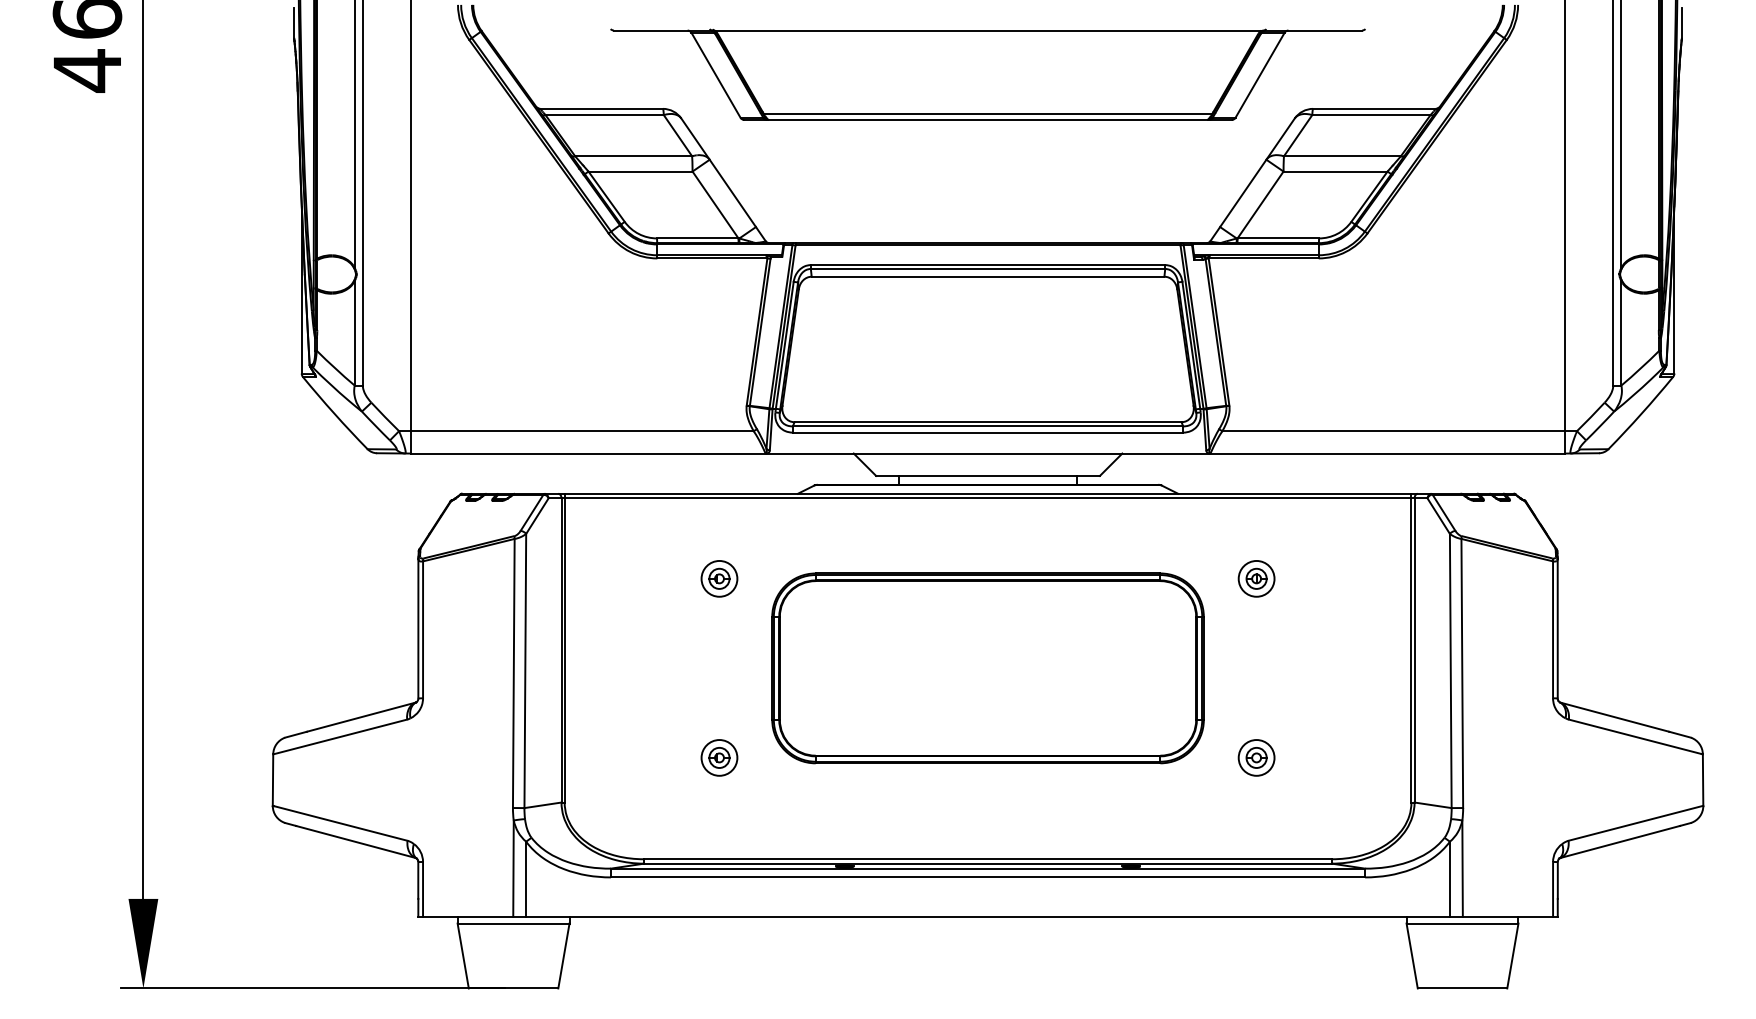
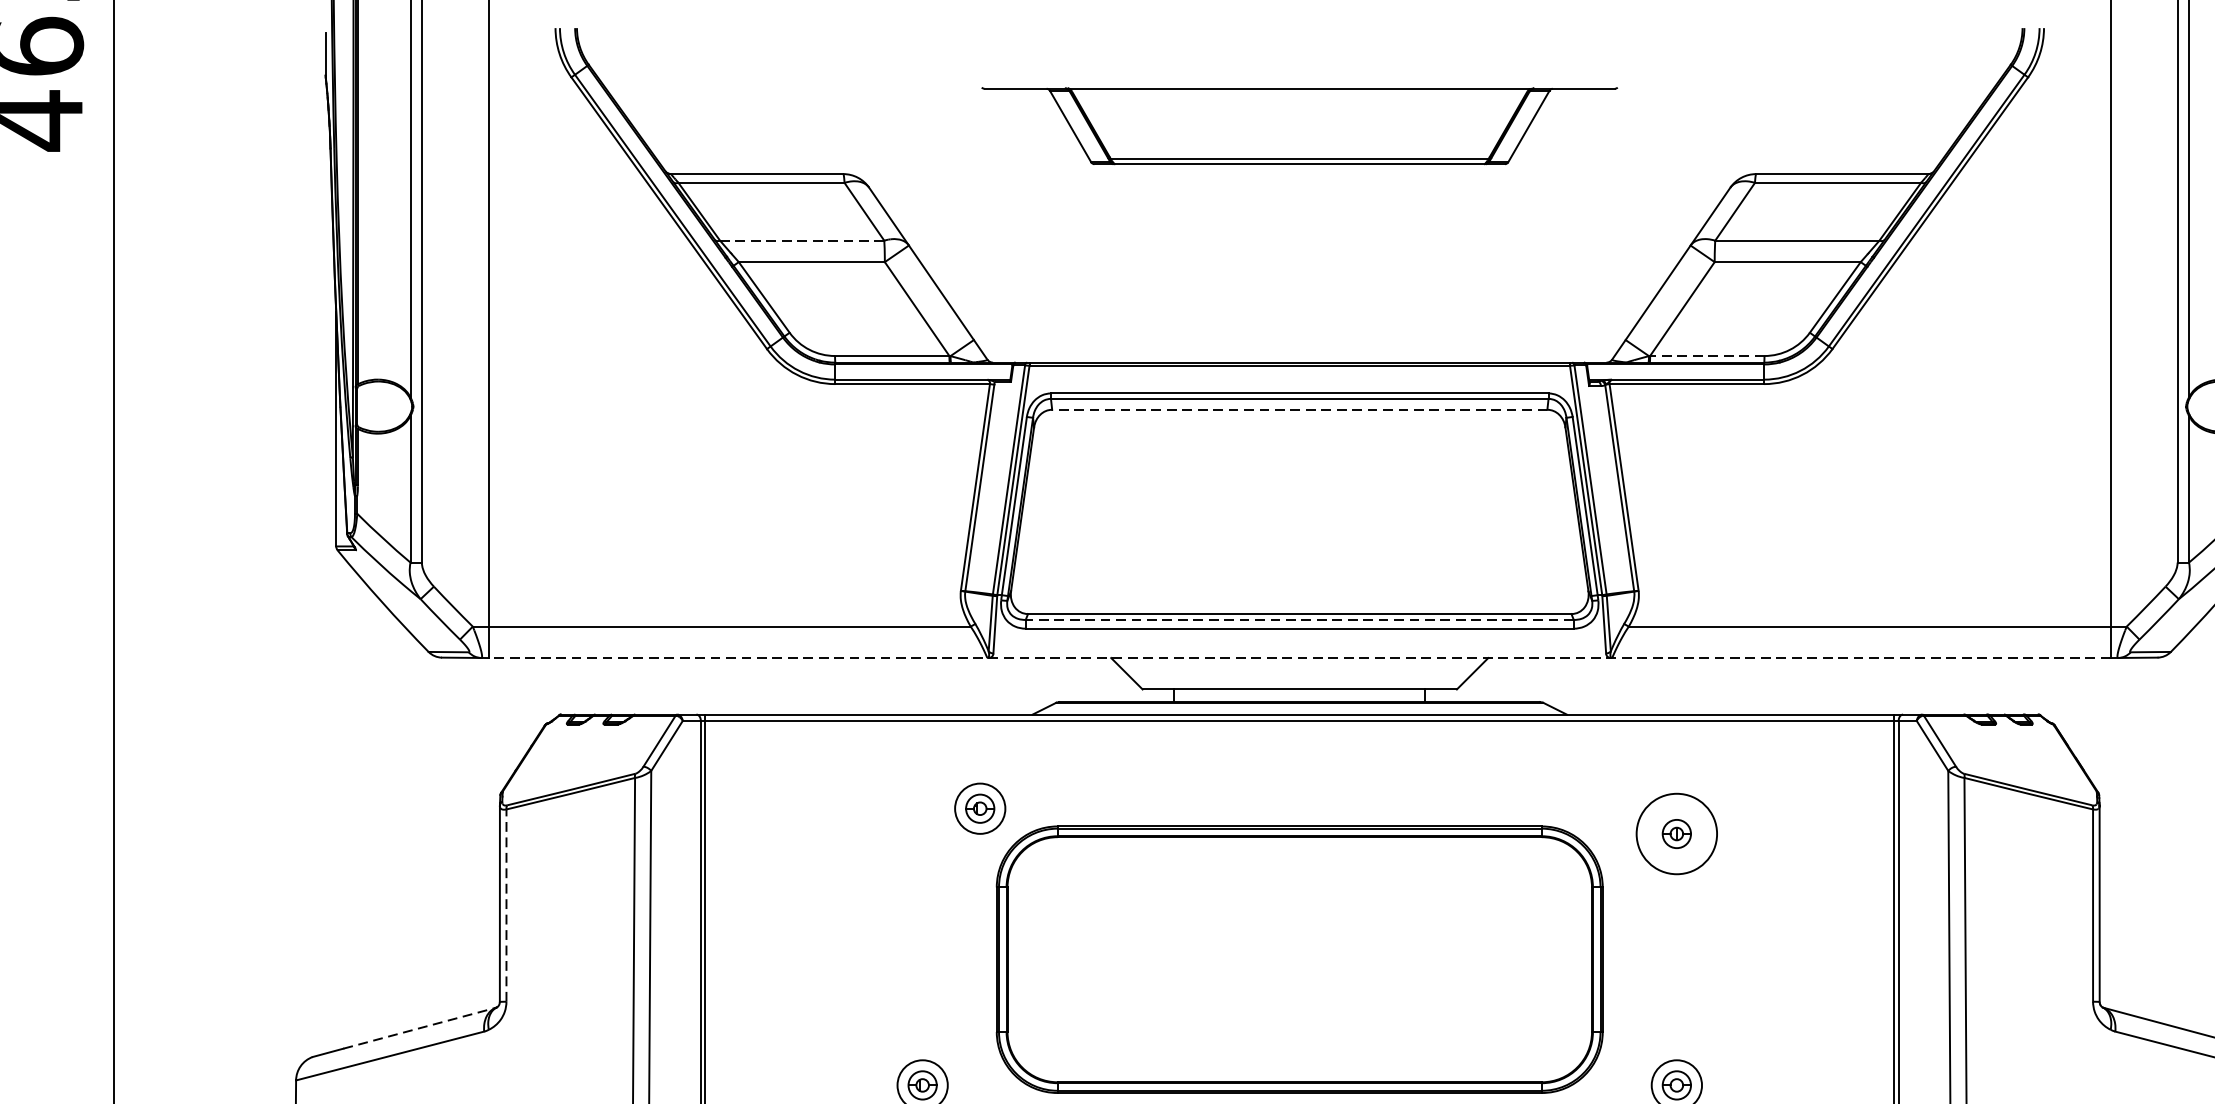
part: (987, 74) -> (1298, 125), size x0.6
line: (633, 156) -> (801, 240), solid -> dashed
line: (1278, 238) -> (1707, 356), solid -> dashed
line: (987, 276) -> (1298, 409), solid -> dashed
line: (987, 426) -> (1298, 620), solid -> dashed
line: (987, 453) -> (1298, 657), solid -> dashed
part: (719, 578) -> (980, 808), moved
circle: (1256, 578) -> (1676, 833), size x1.6
line: (423, 629) -> (507, 905), solid -> dashed
line: (361, 717) -> (420, 1028), solid -> dashed

